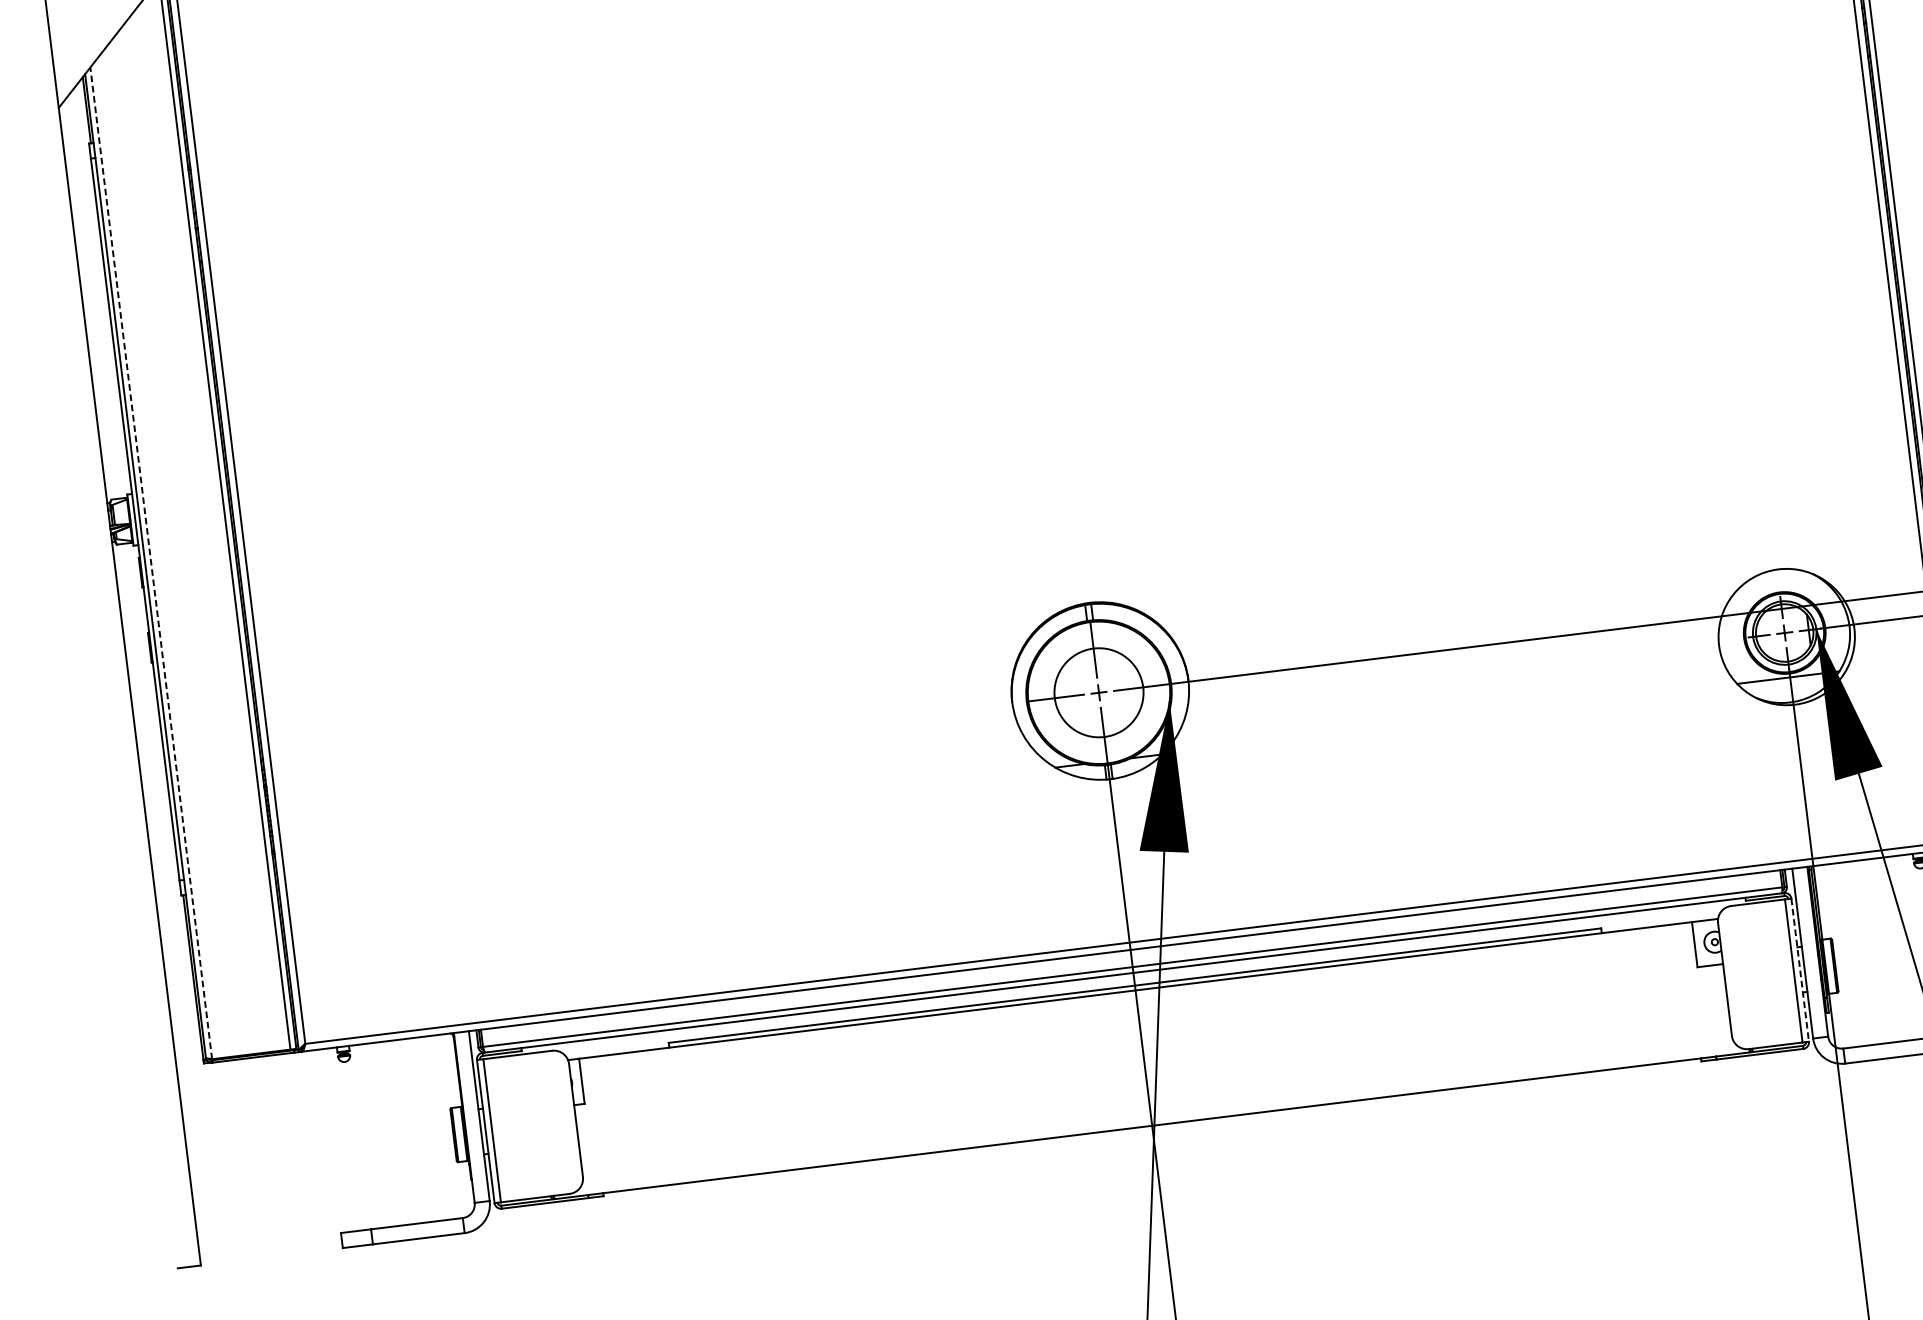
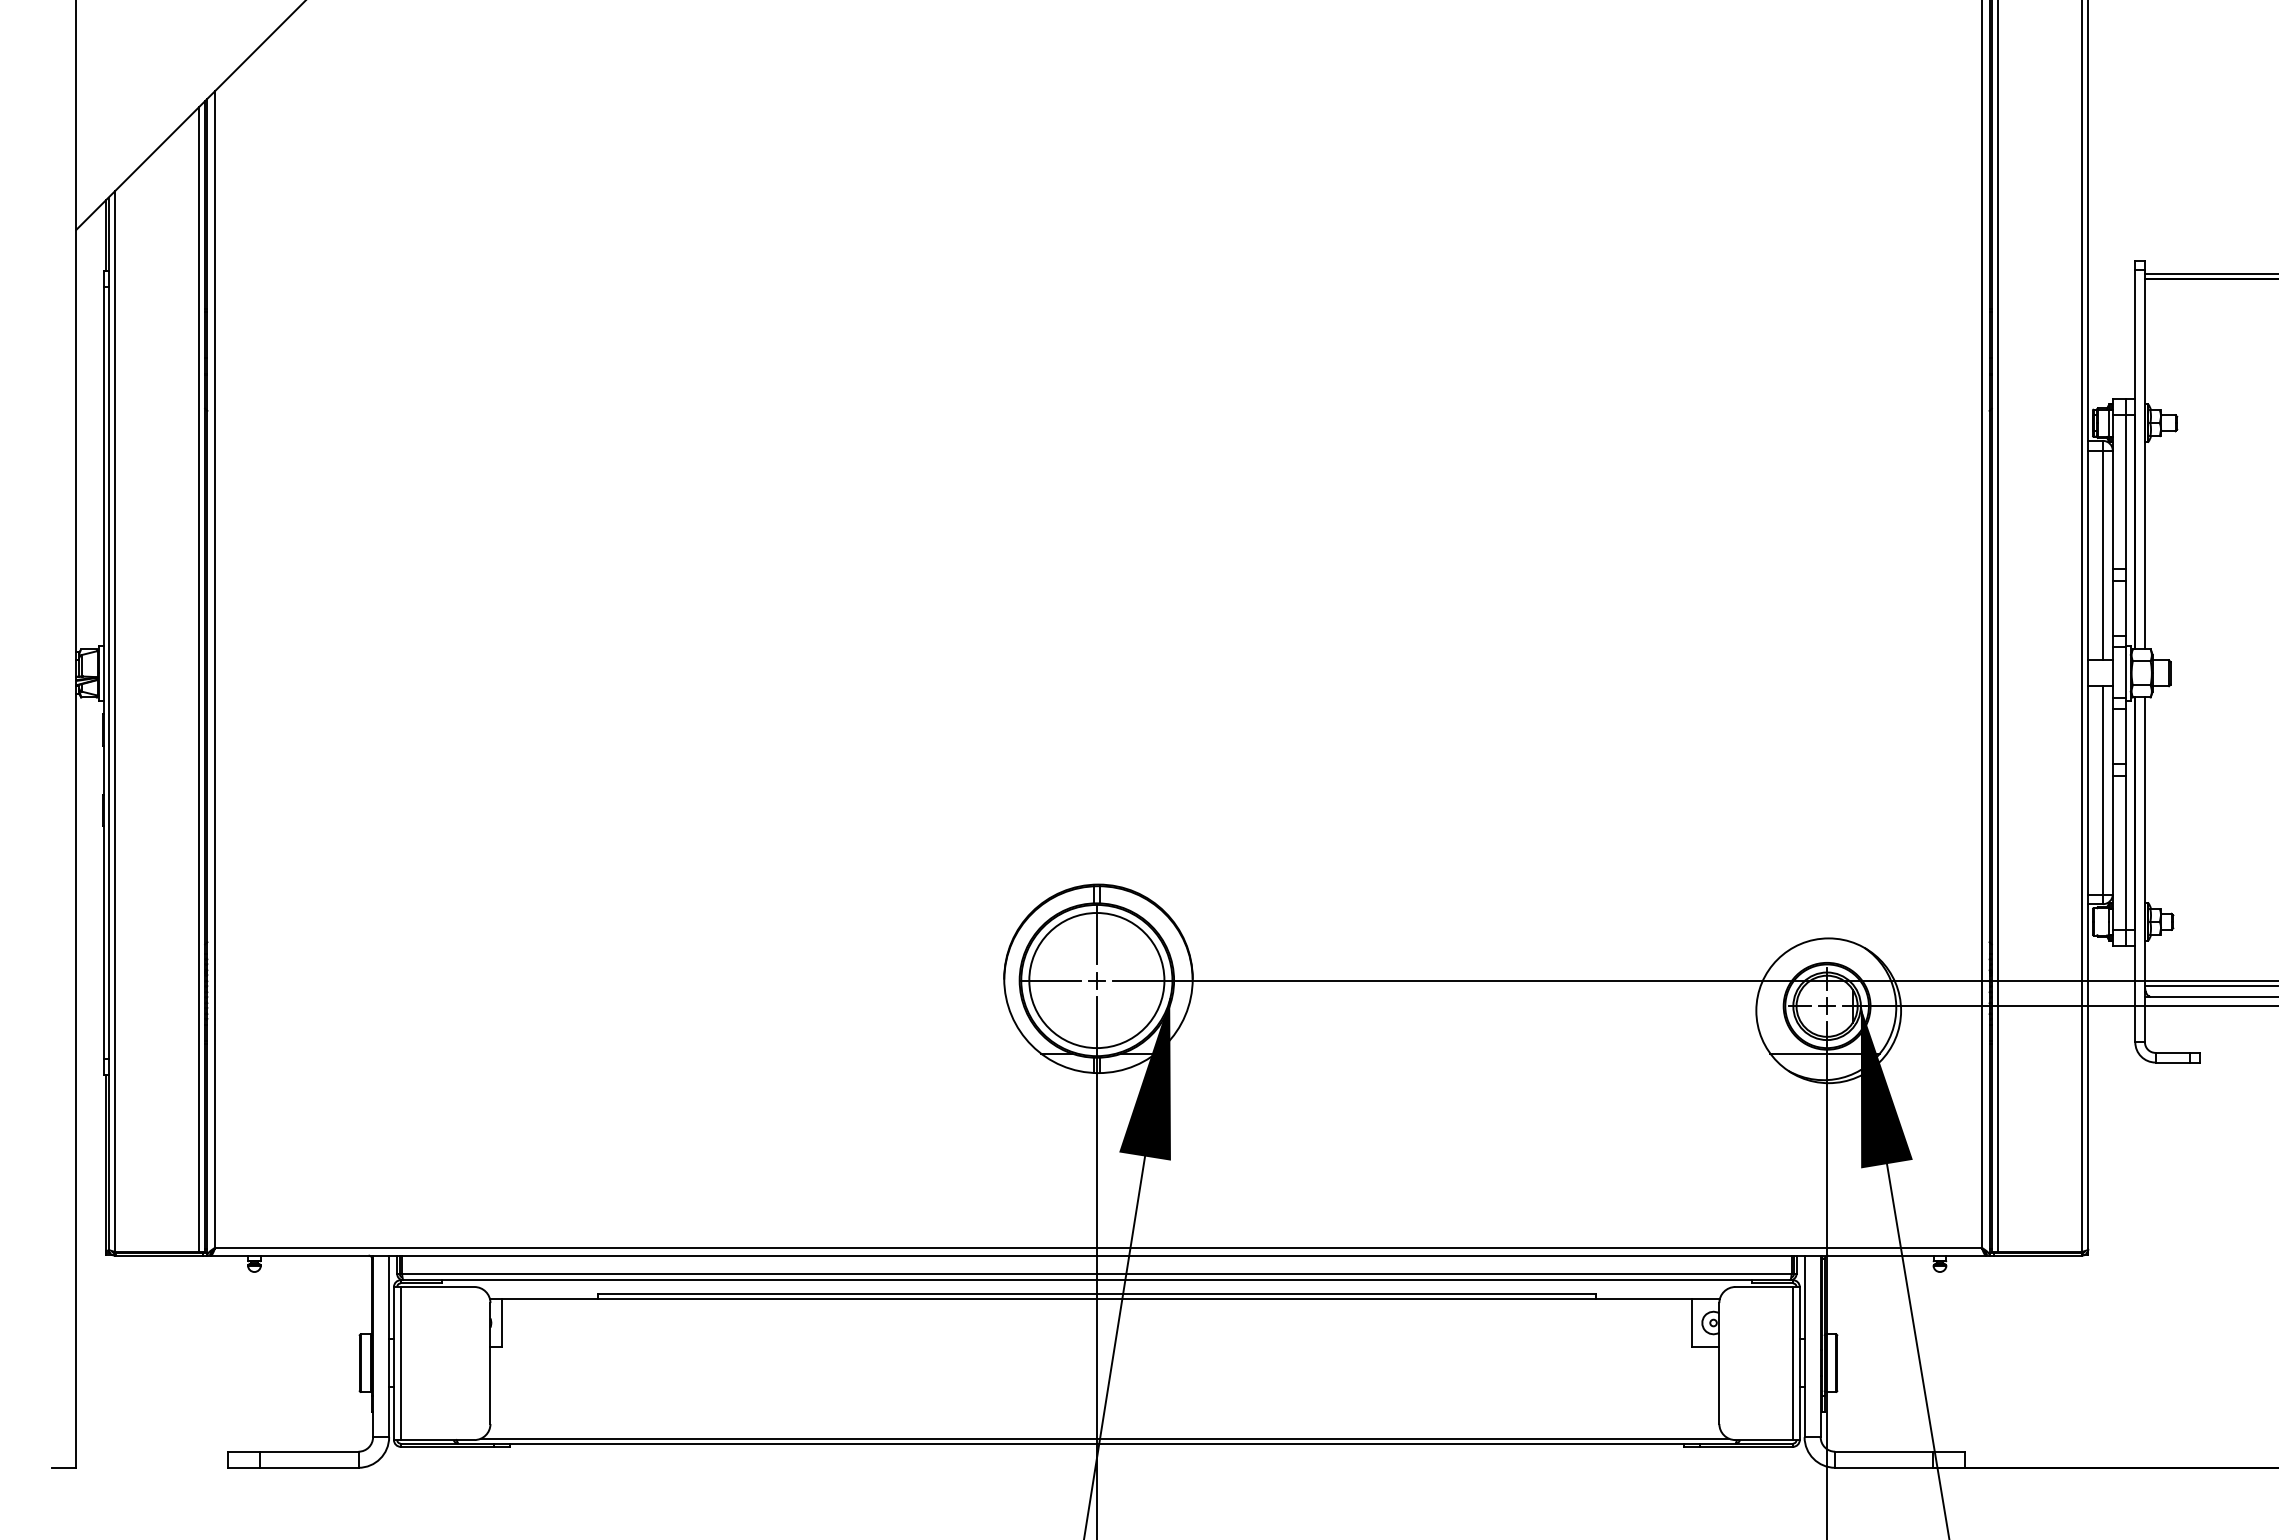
line: (151, 563) -> (115, 721), dashed -> solid
circle: (1098, 692) -> (1096, 980), size x1.43
line: (1799, 970) -> (1799, 1363), dashed -> solid
line: (1158, 1120) -> (1104, 1438), added

